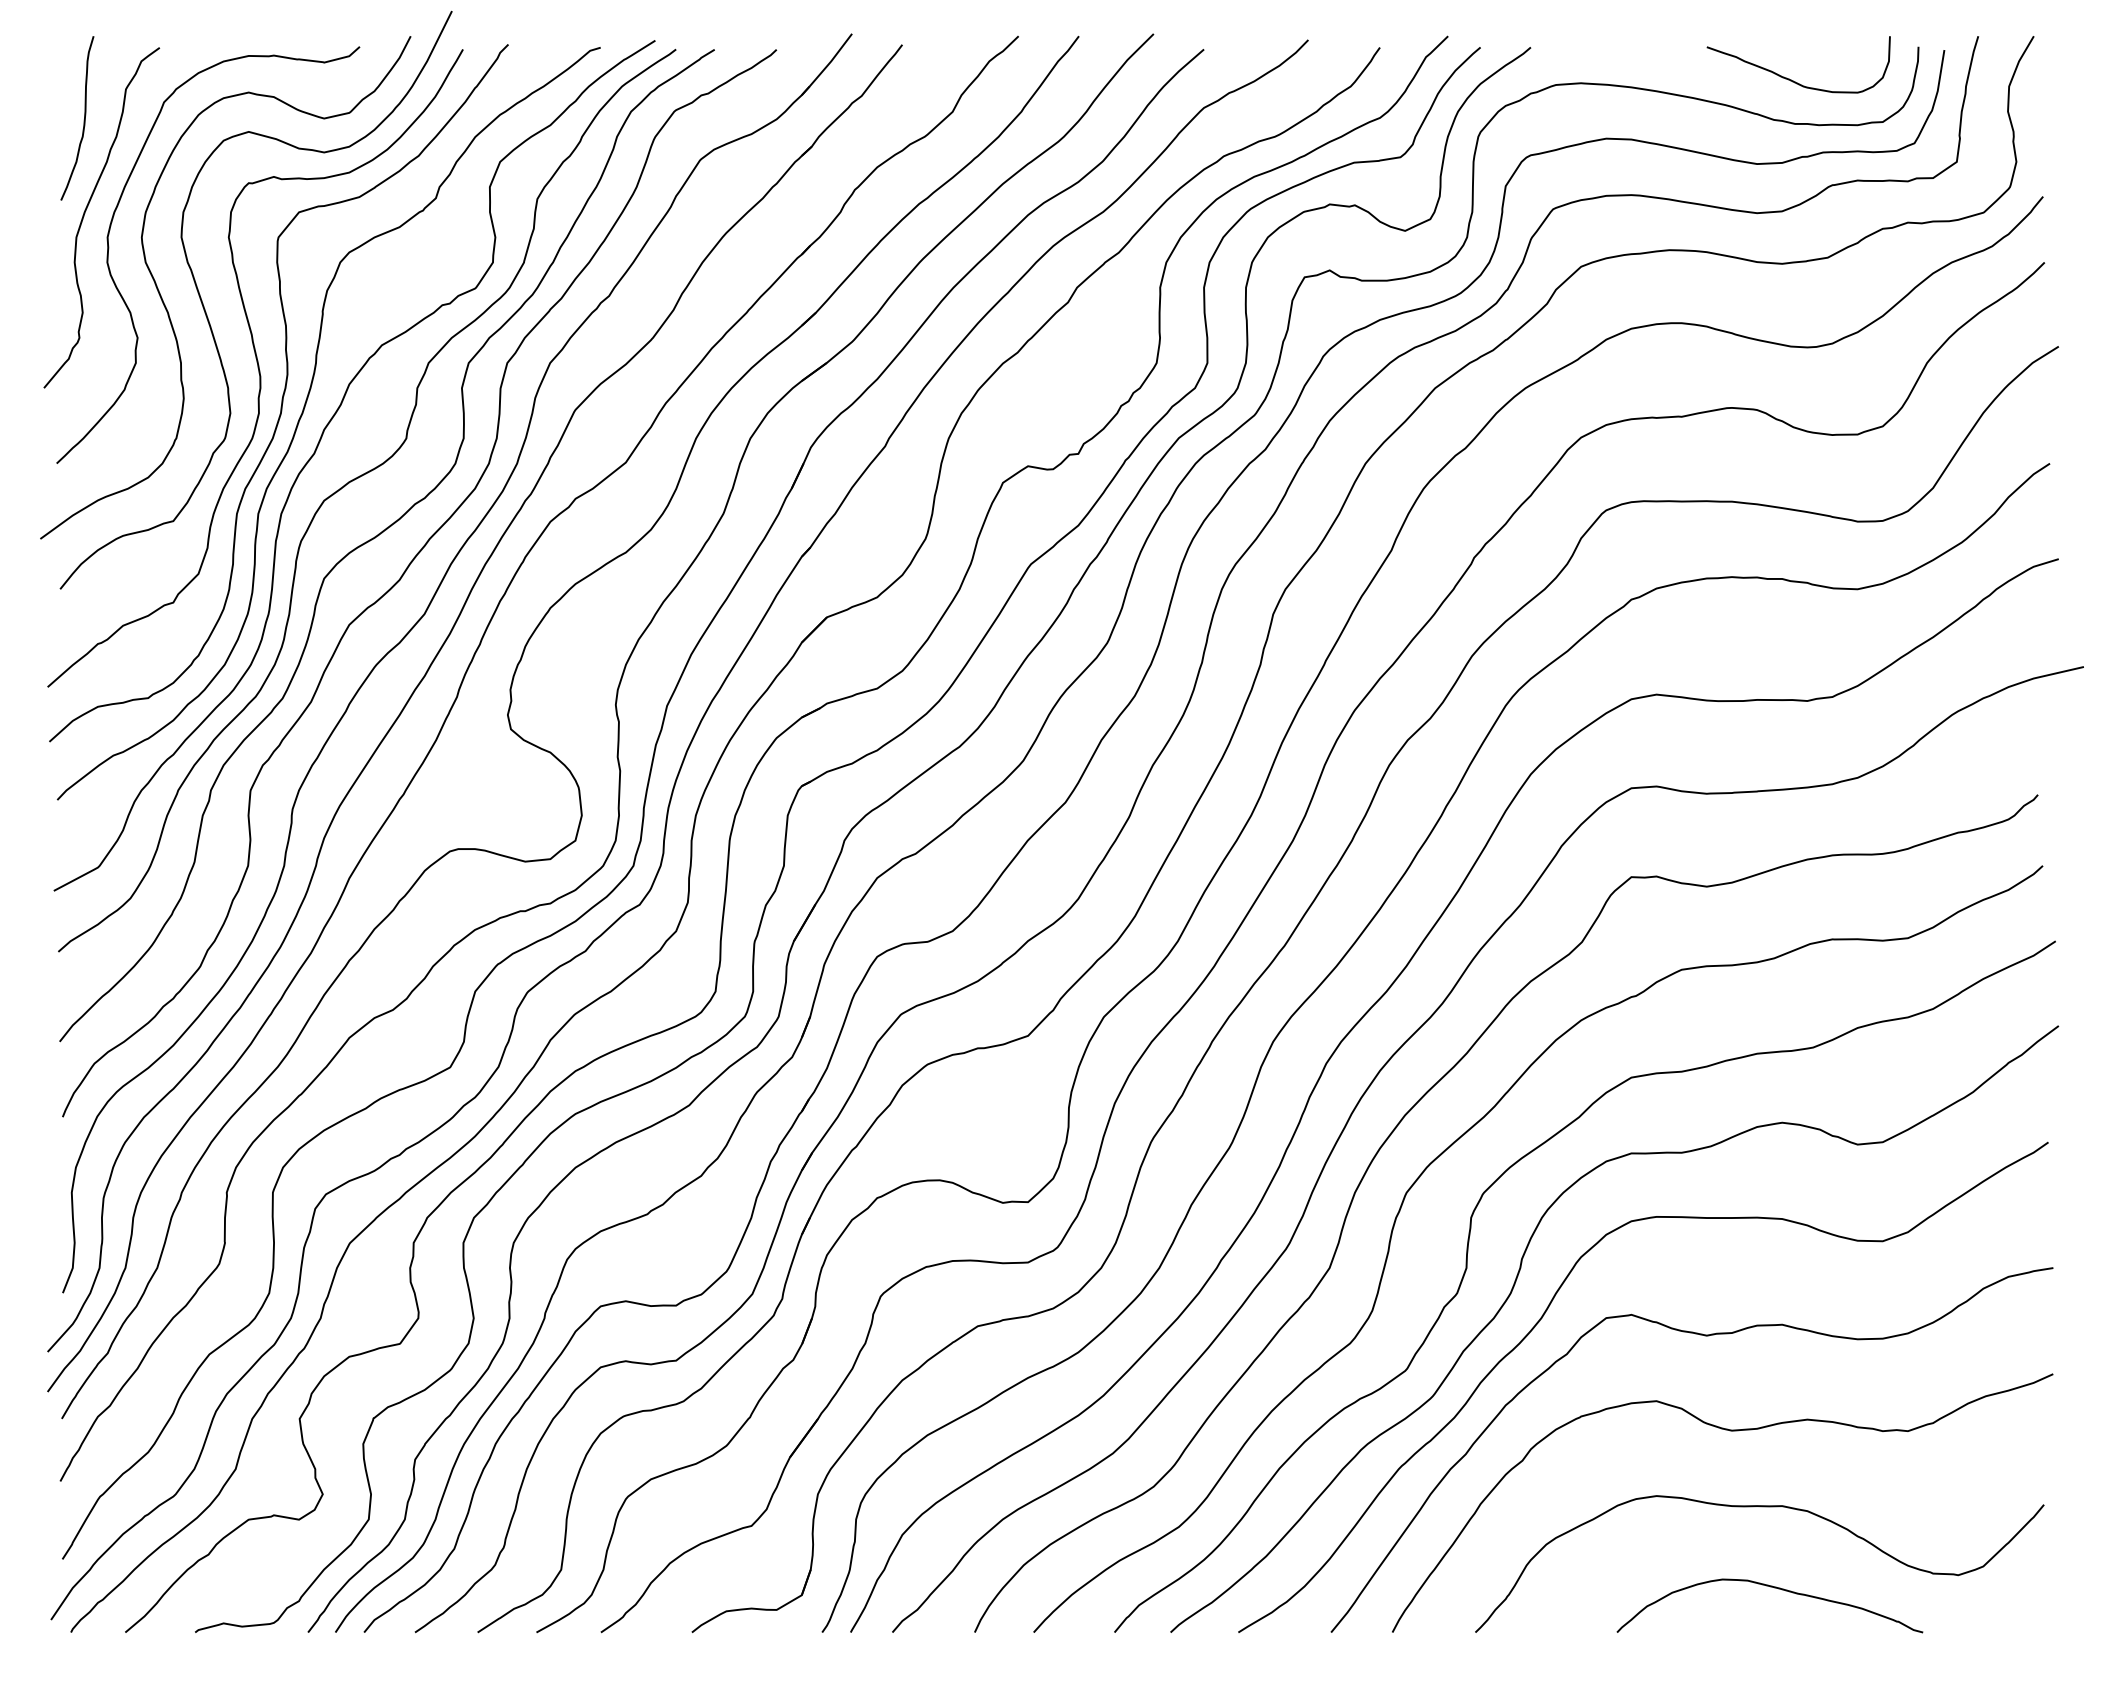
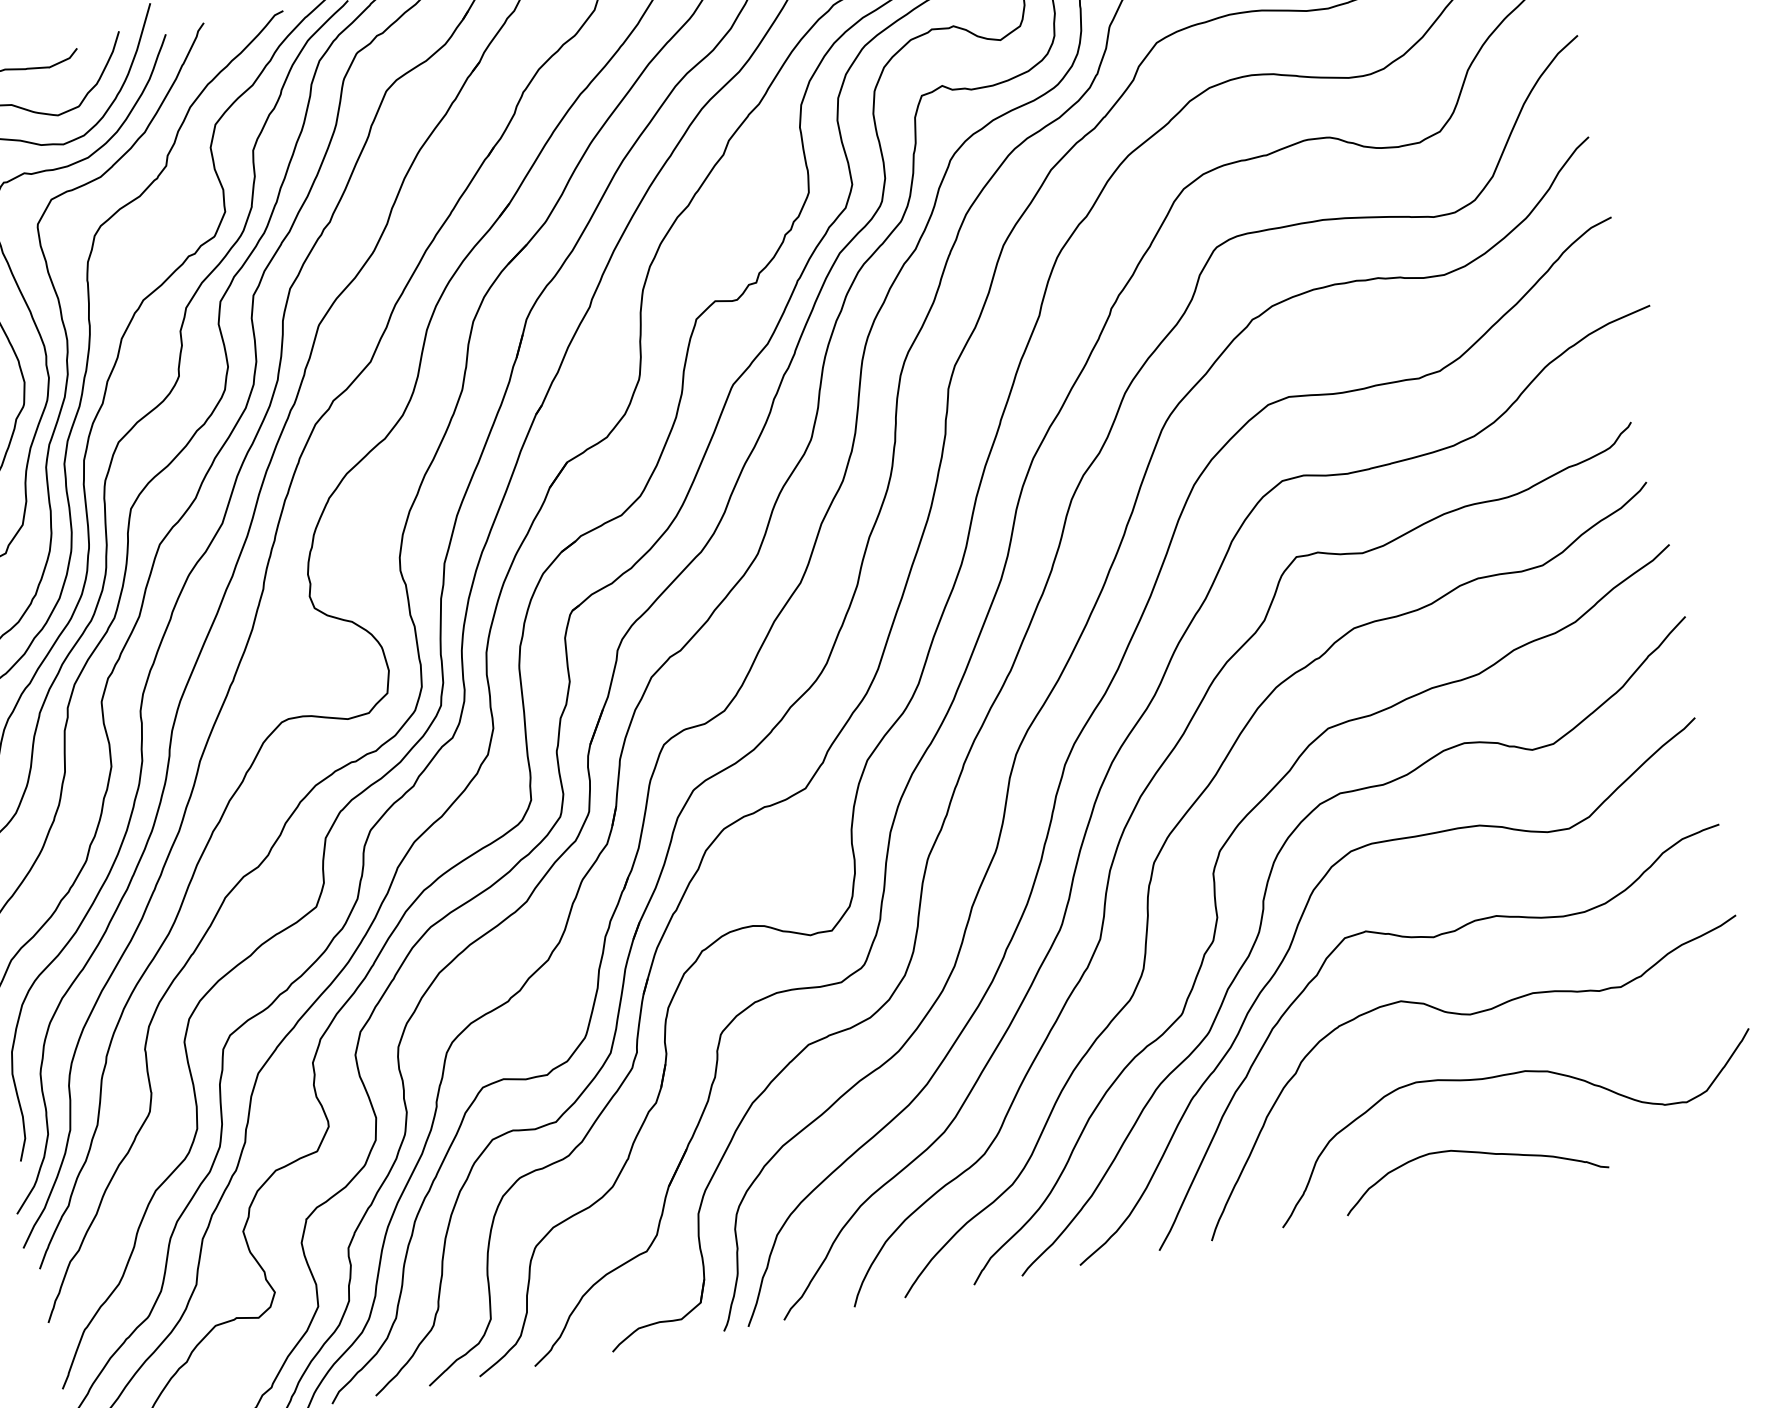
curve: (1774, 1588) -> (1475, 1153), moved

